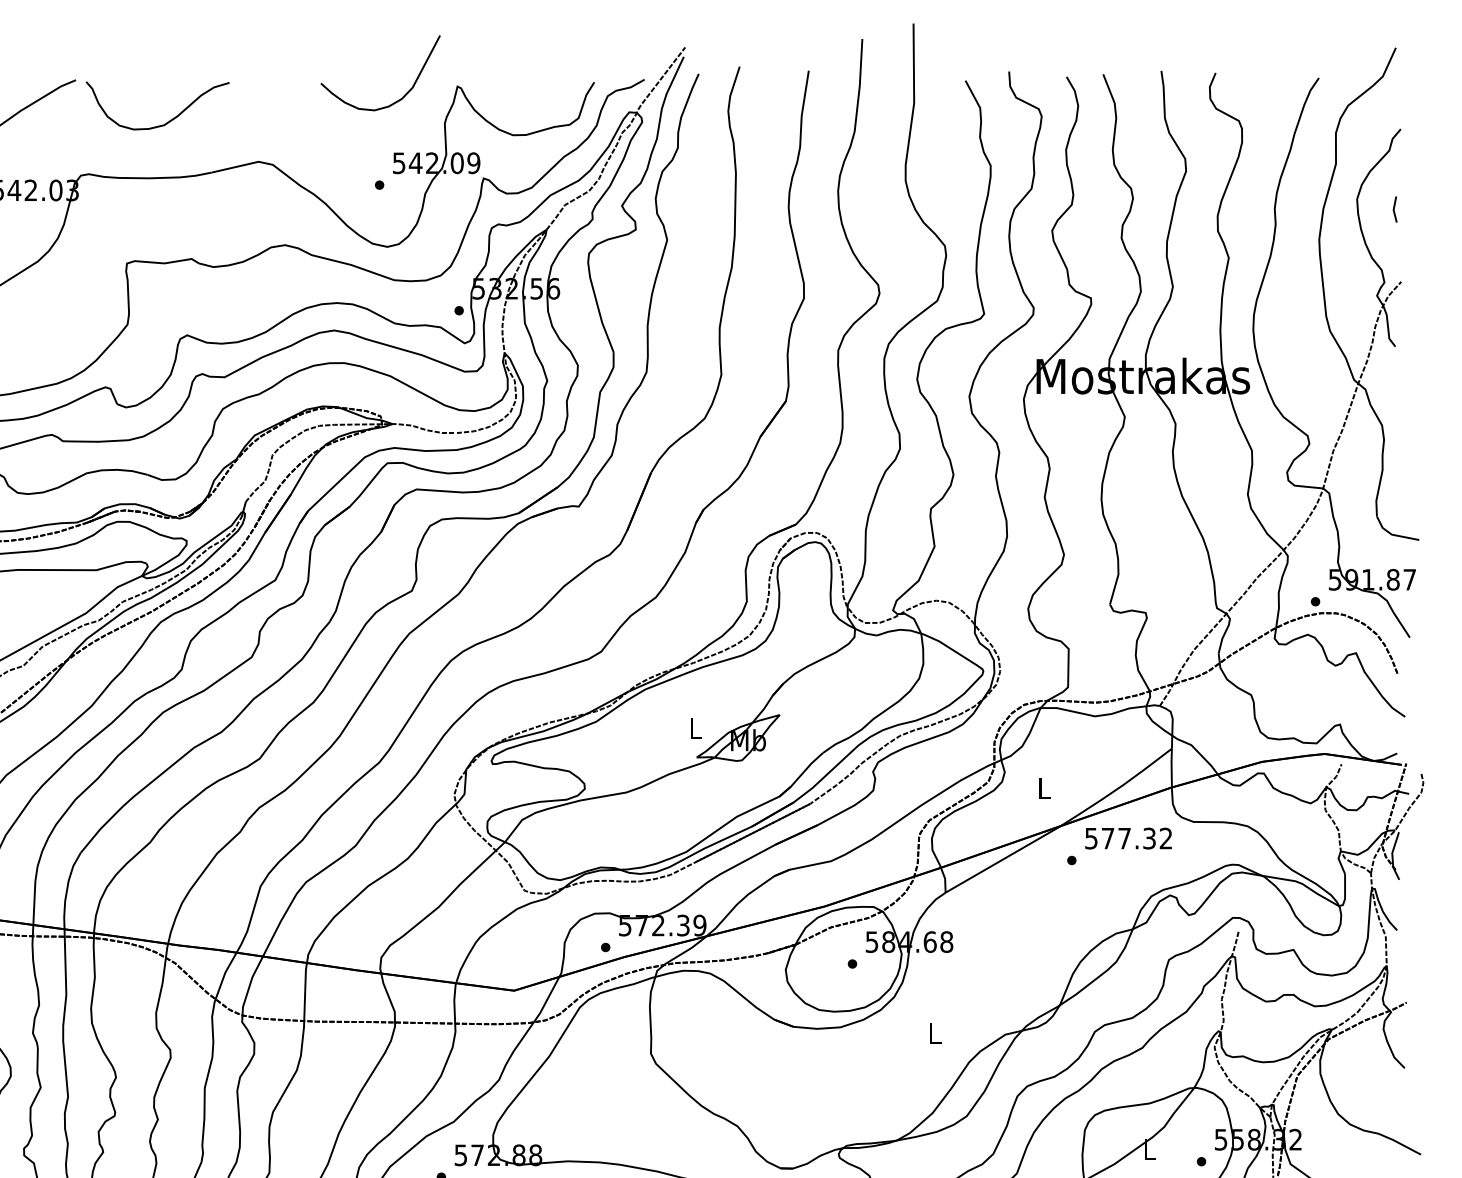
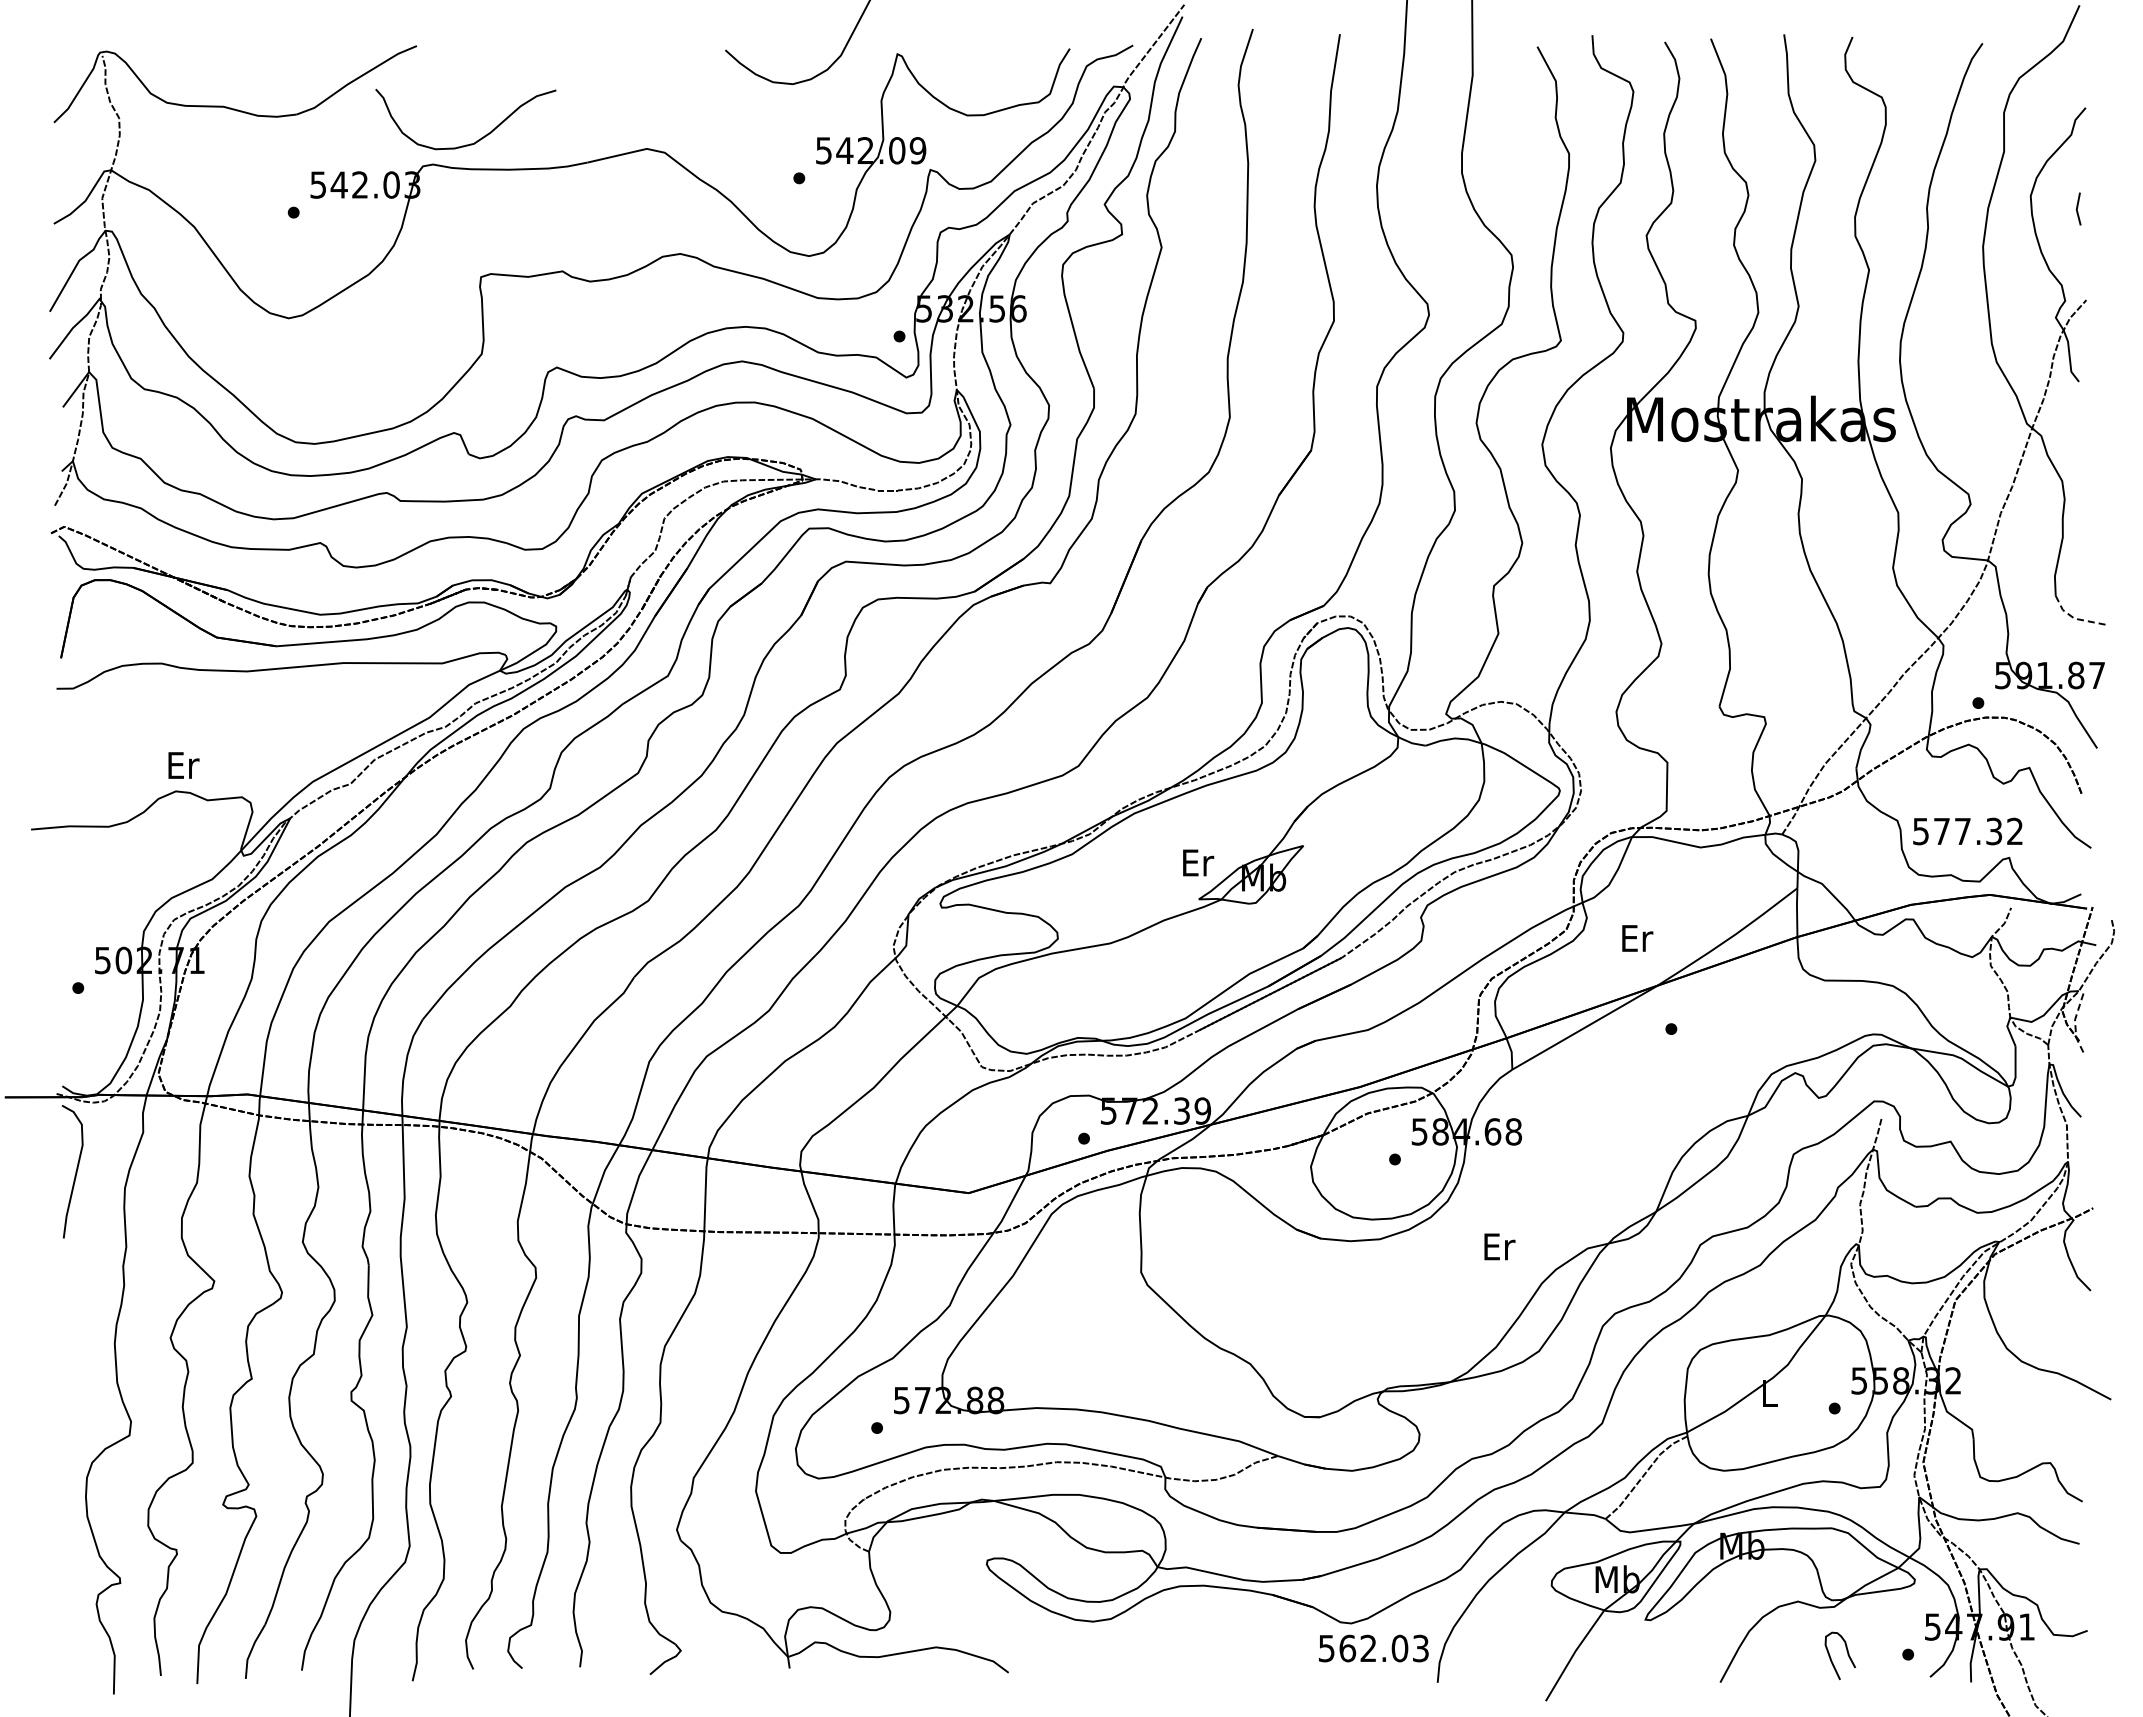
curve: (167, 121) -> (478, 139), moved
line: (1392, 534) -> (2075, 618), solid -> dashed
text: (696, 728) -> (1198, 862), L -> Er
text: (1044, 788) -> (1637, 938), L -> Er
text: (1128, 838) -> (1967, 831), moved
line: (1392, 856) -> (2075, 1023), solid -> dashed
text: (935, 1033) -> (1499, 1246), L -> Er

